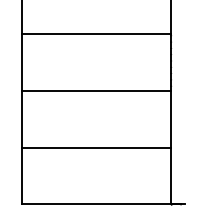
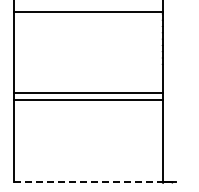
line: (96, 90) -> (87, 92), moved
line: (96, 147) -> (87, 99), moved
line: (96, 204) -> (87, 182), solid -> dashed

